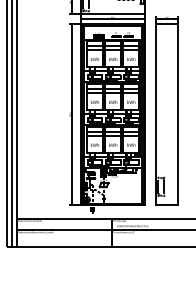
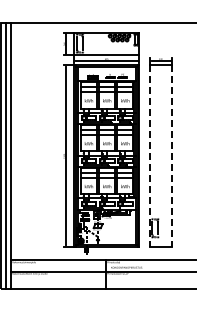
line: (155, 115) -> (149, 156), solid -> dashed
line: (178, 115) -> (172, 156), solid -> dashed

